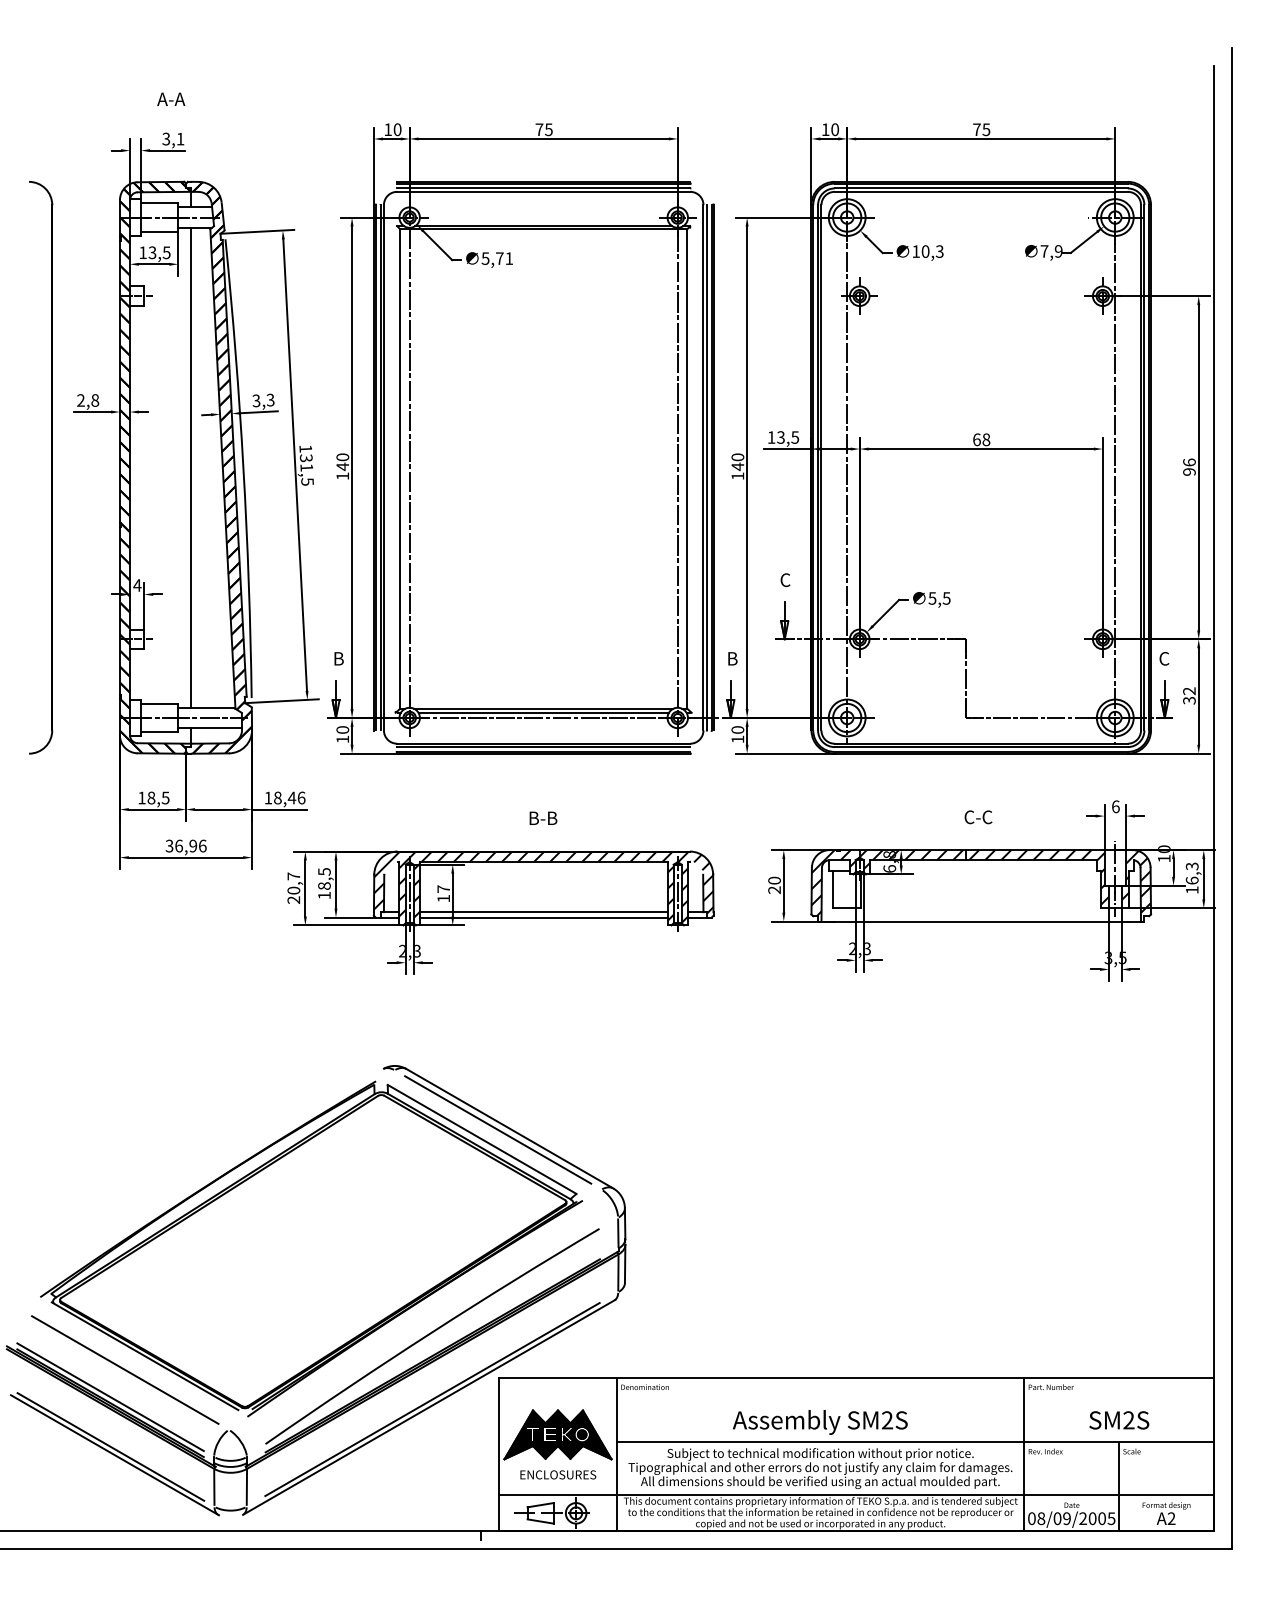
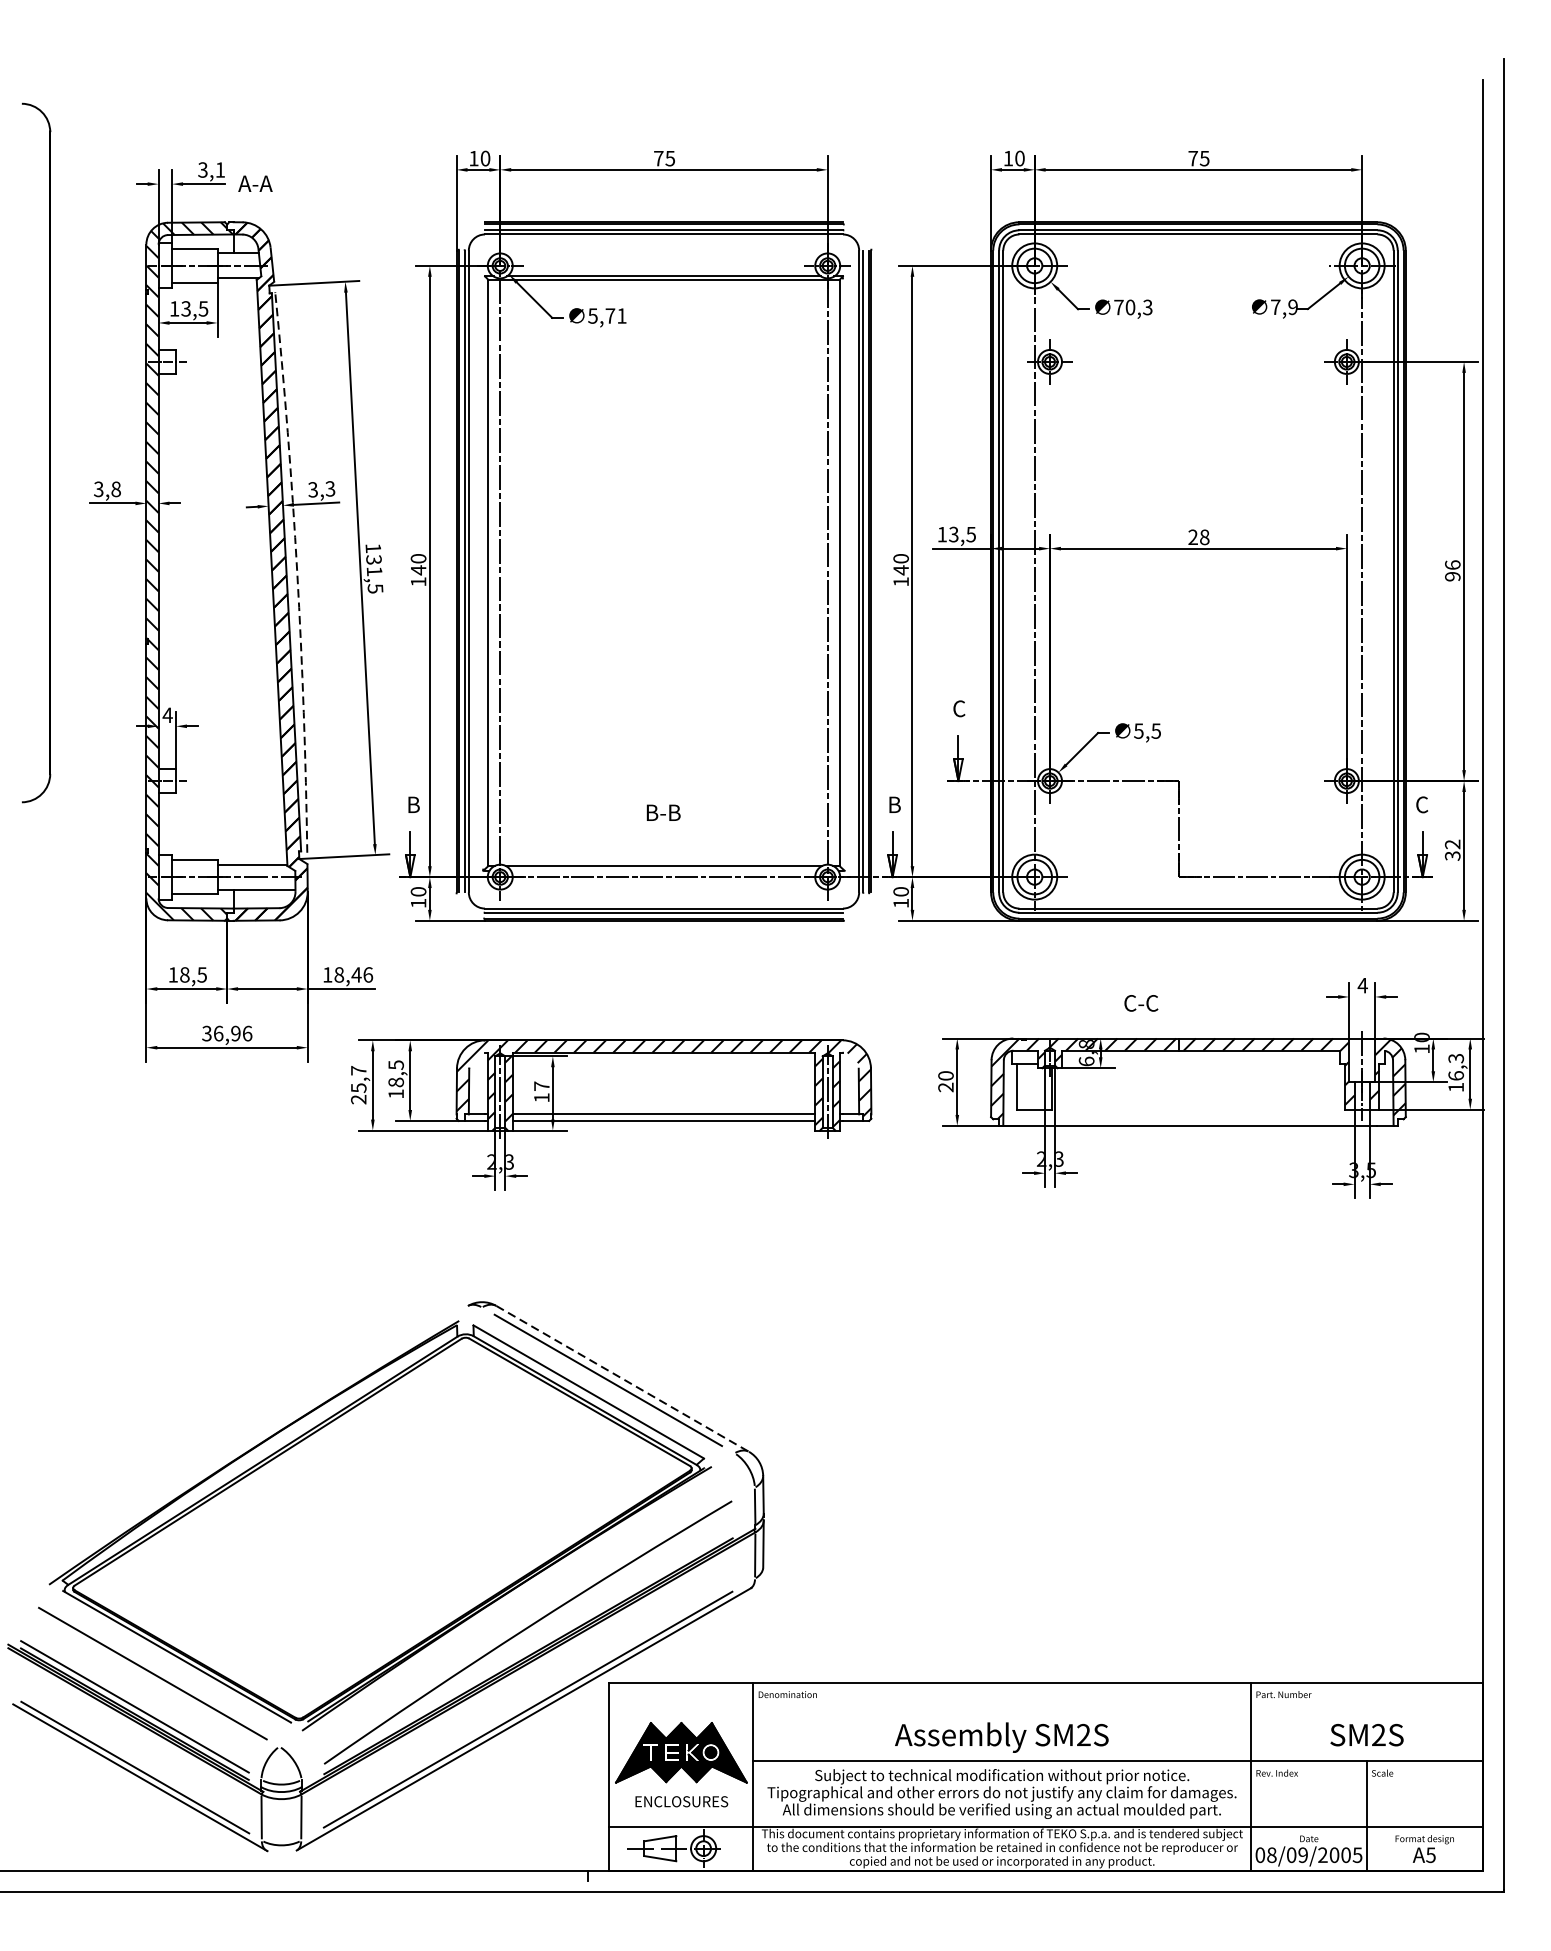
text: (171, 98) -> (255, 182), moved
text: (915, 251) -> (1118, 307), 10,3 -> 70,3
text: (80, 400) -> (98, 489), 2,8 -> 3,8
text: (976, 439) -> (1192, 536), 68 -> 28
part: (51, 467) -> (49, 452), moved
hatch: (154, 467) -> (188, 571), removed
line: (191, 467) -> (233, 571), removed
arc: (243, 468) -> (297, 572), solid -> dashed
line: (543, 712) -> (663, 870), removed
text: (1115, 806) -> (1362, 985), 6 -> 4
text: (543, 817) -> (663, 811), moved
text: (978, 817) -> (1141, 1003), moved
text: (293, 890) -> (358, 1087), 20,7 -> 25,7
line: (510, 1128) -> (623, 1378), solid -> dashed
text: (1171, 1518) -> (1430, 1854), A2 -> A5

